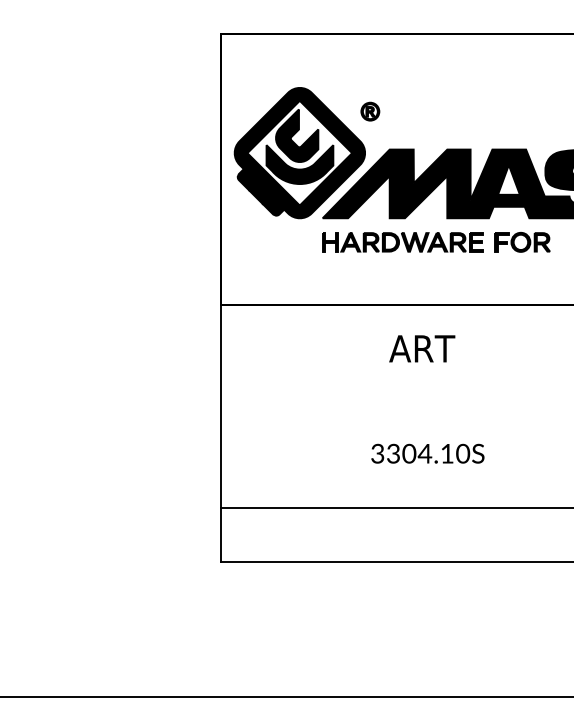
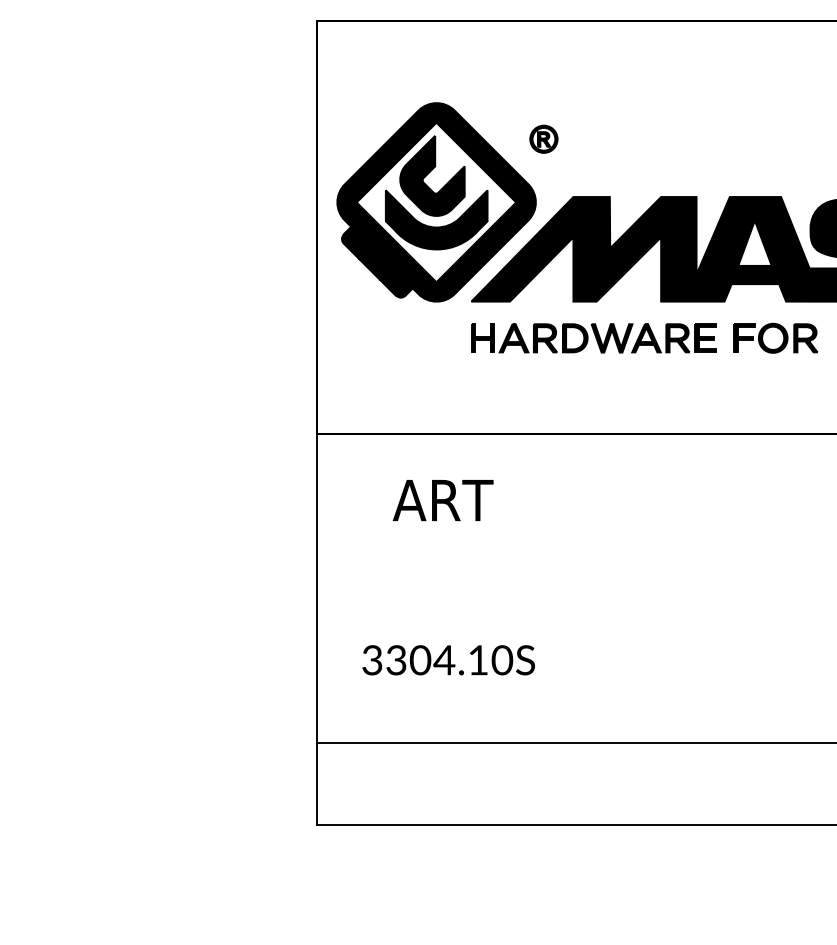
text: (422, 348) -> (443, 499), moved
text: (427, 453) -> (448, 659), moved

